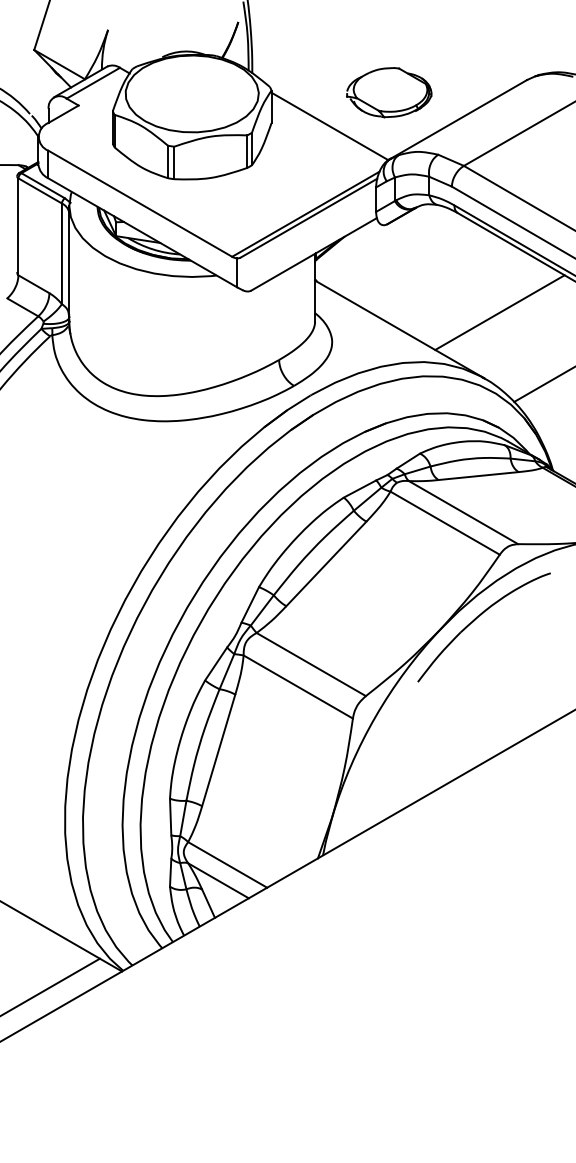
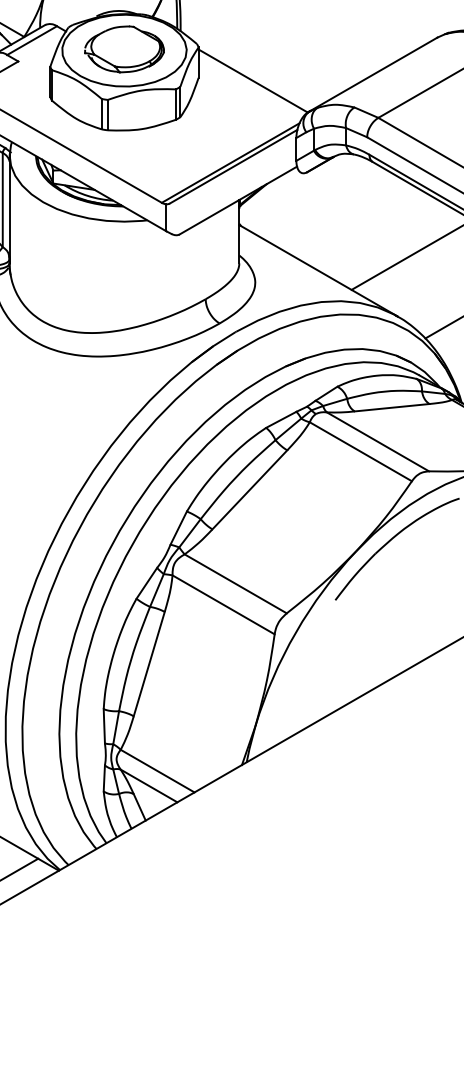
part: (389, 92) -> (124, 49), moved

